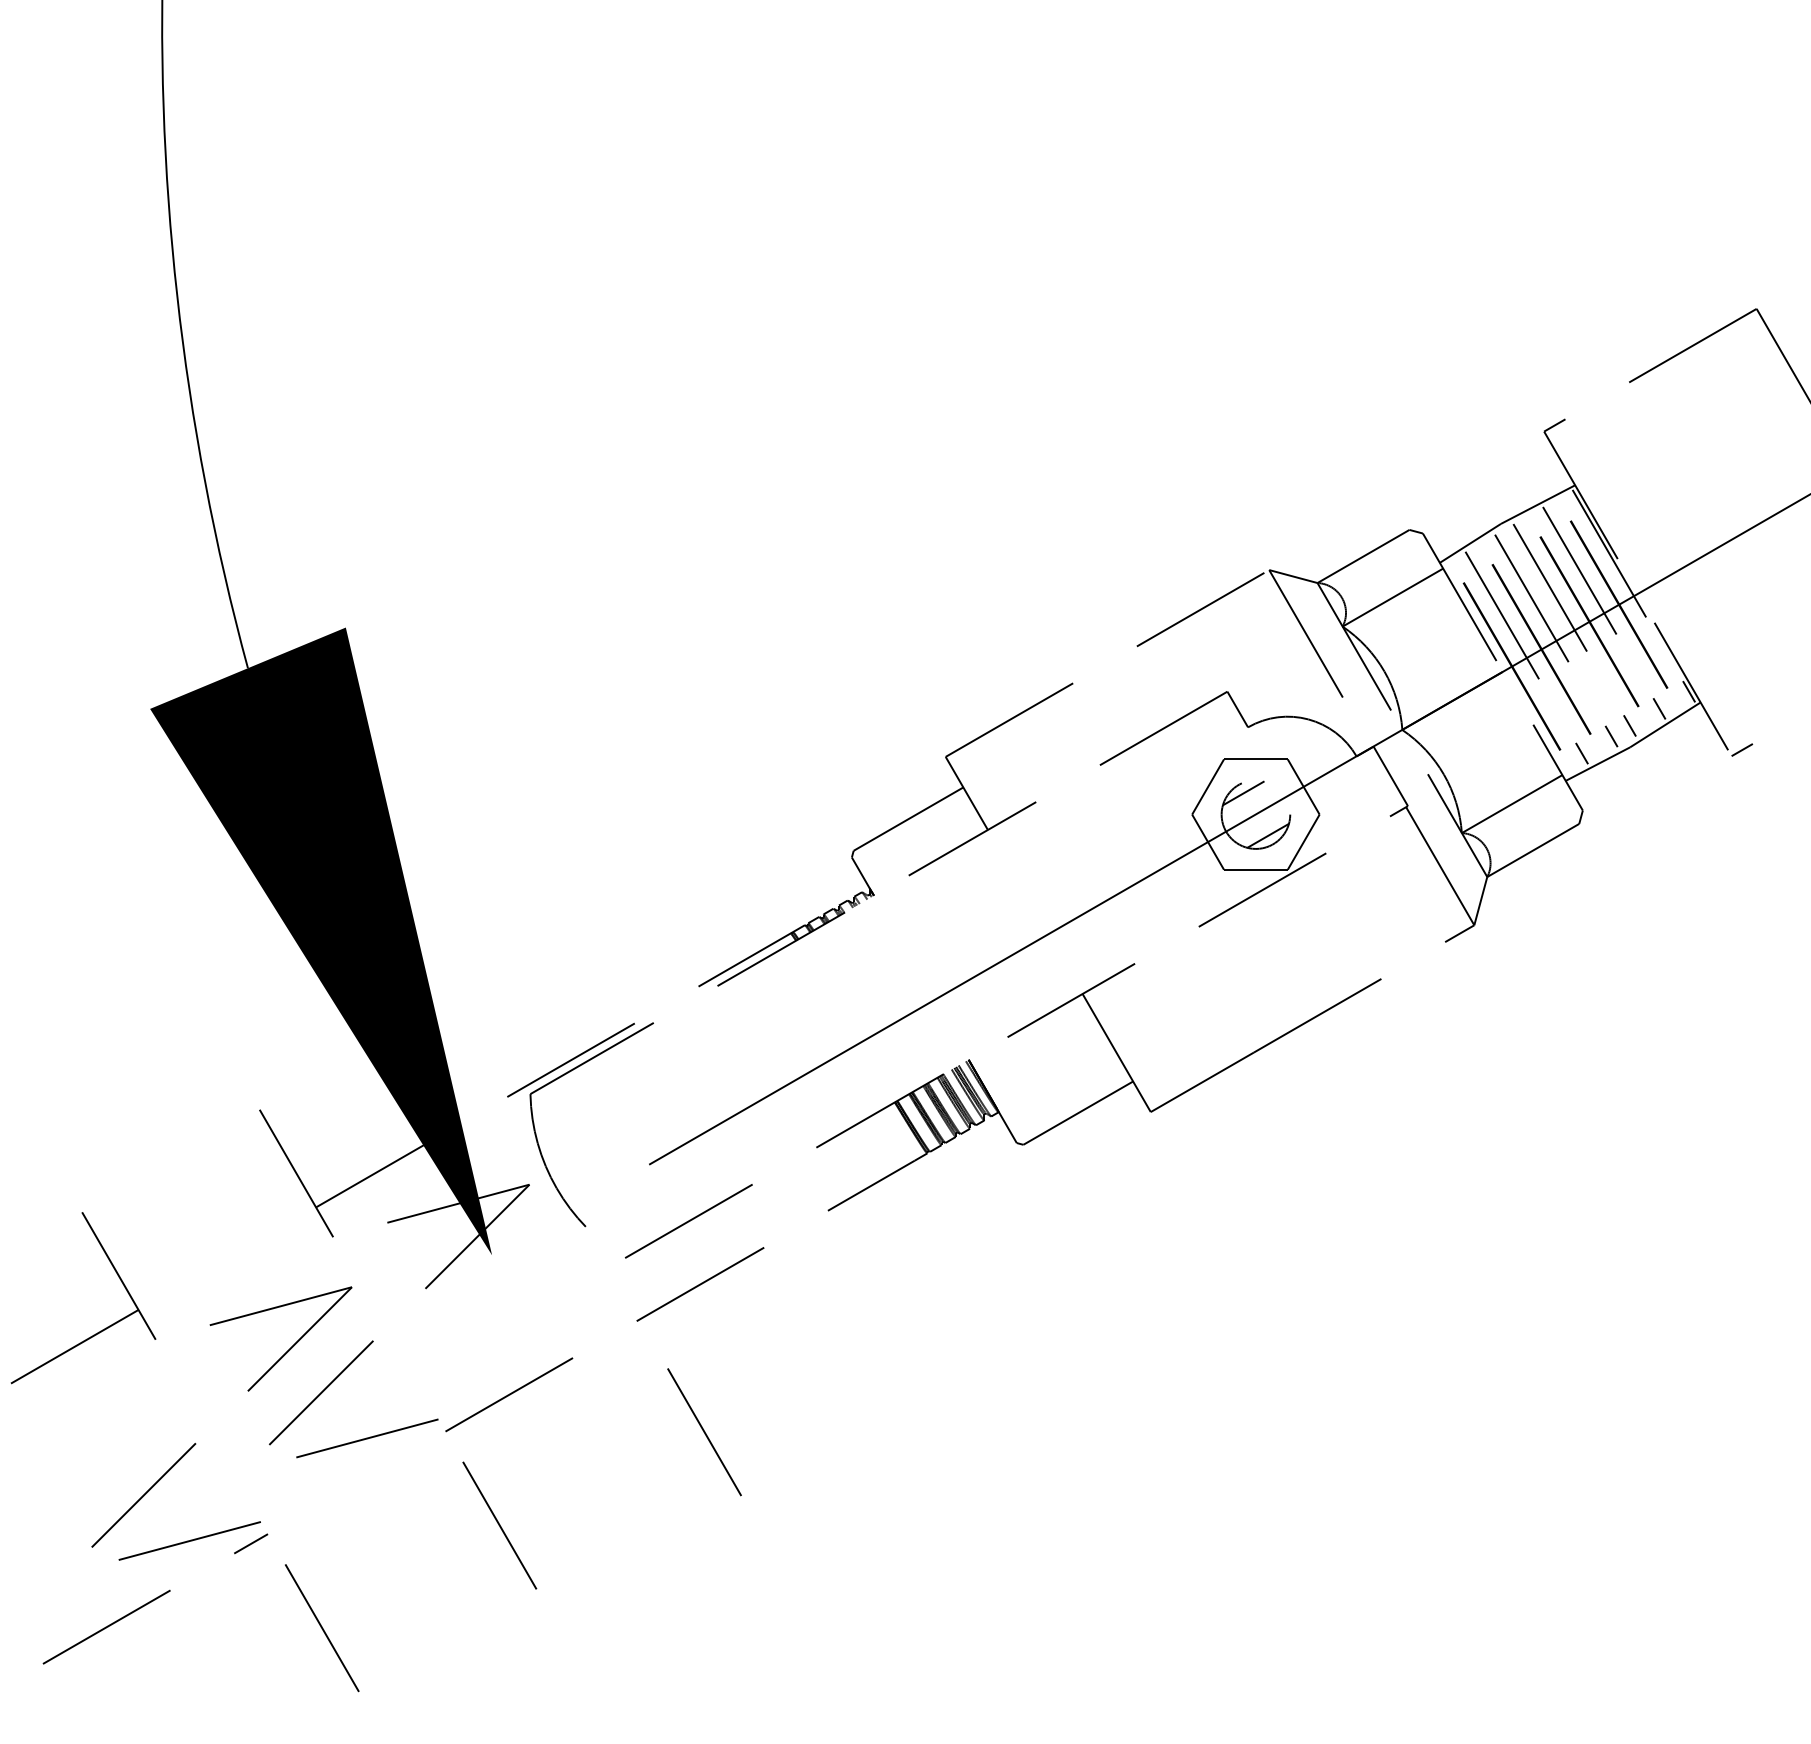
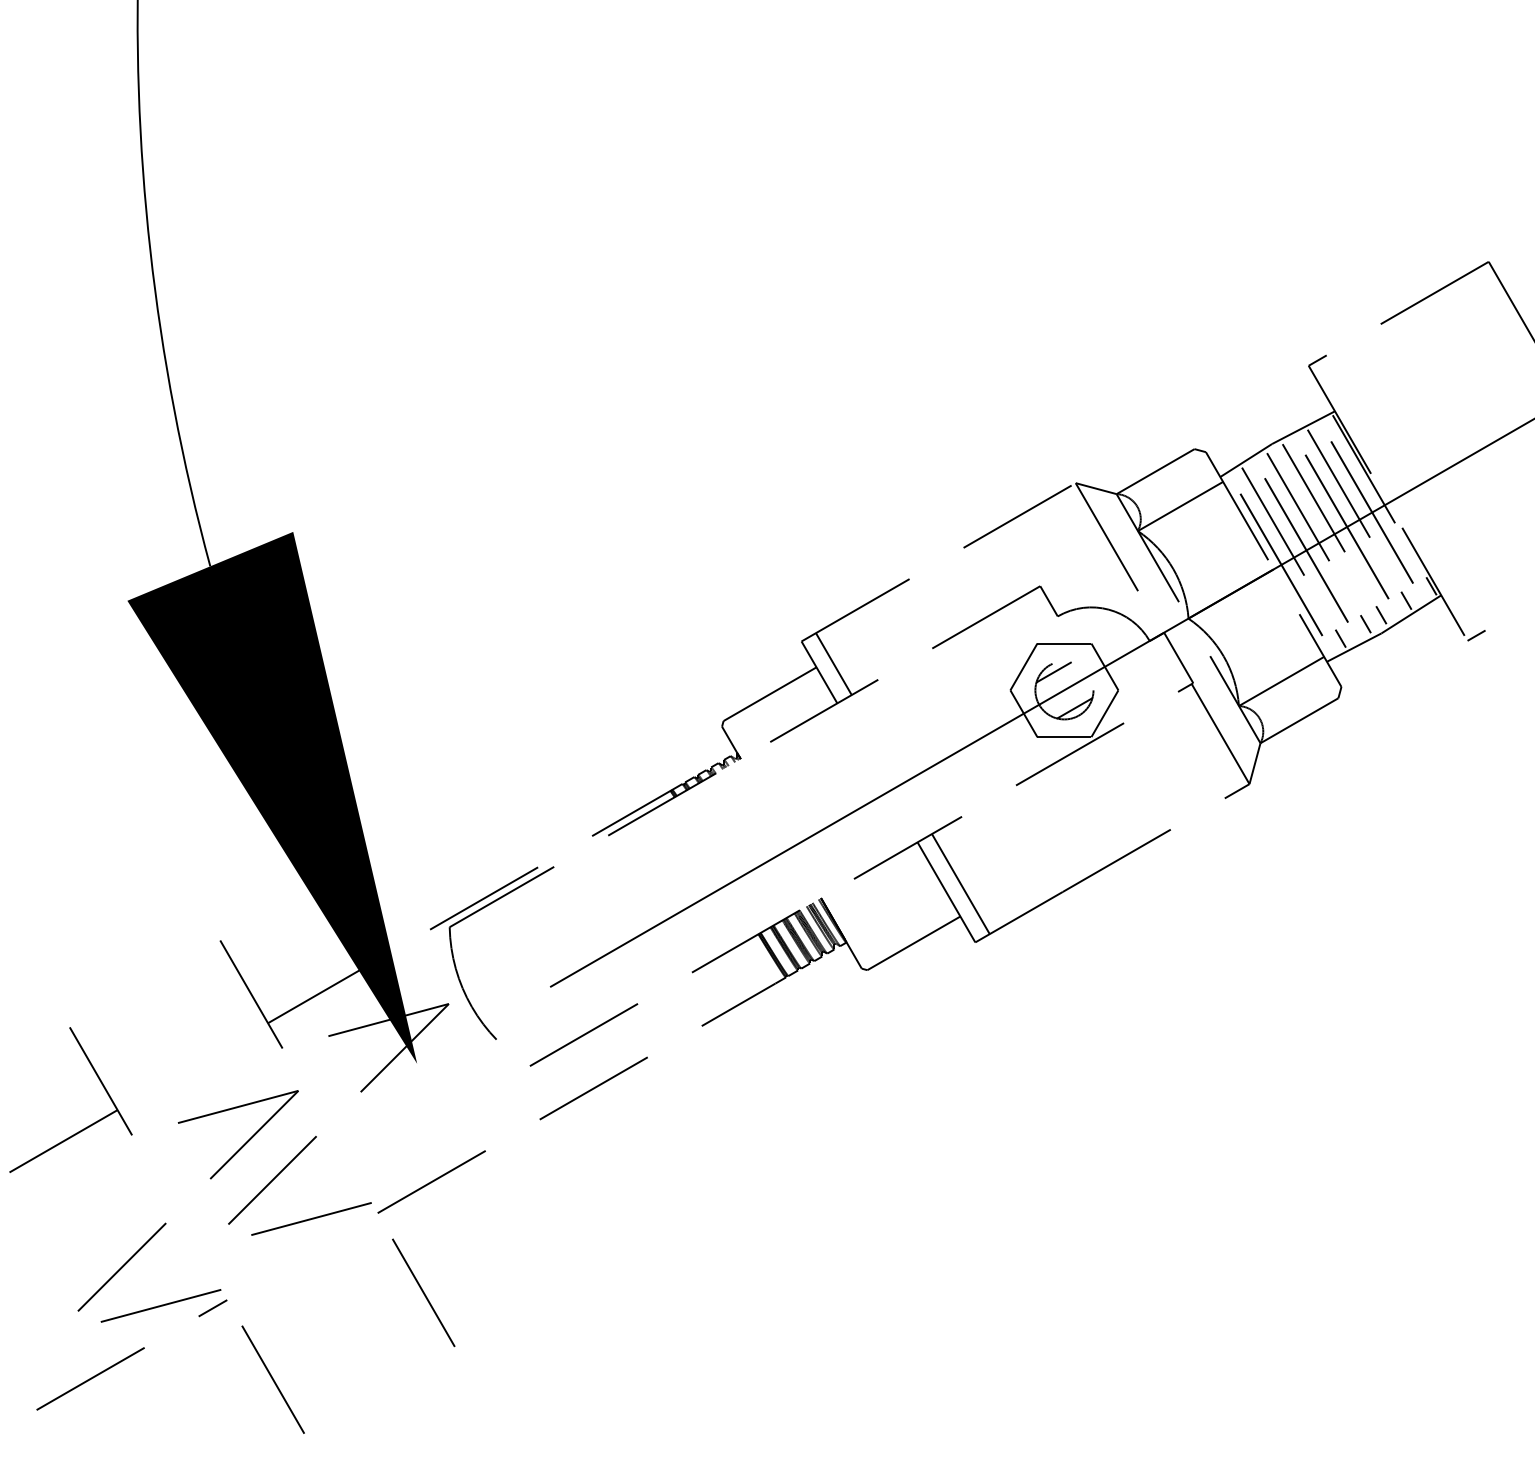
line: (983, 784) -> (833, 664), added
line: (1133, 1043) -> (960, 884), added
line: (703, 1431) -> (596, 1213), removed

